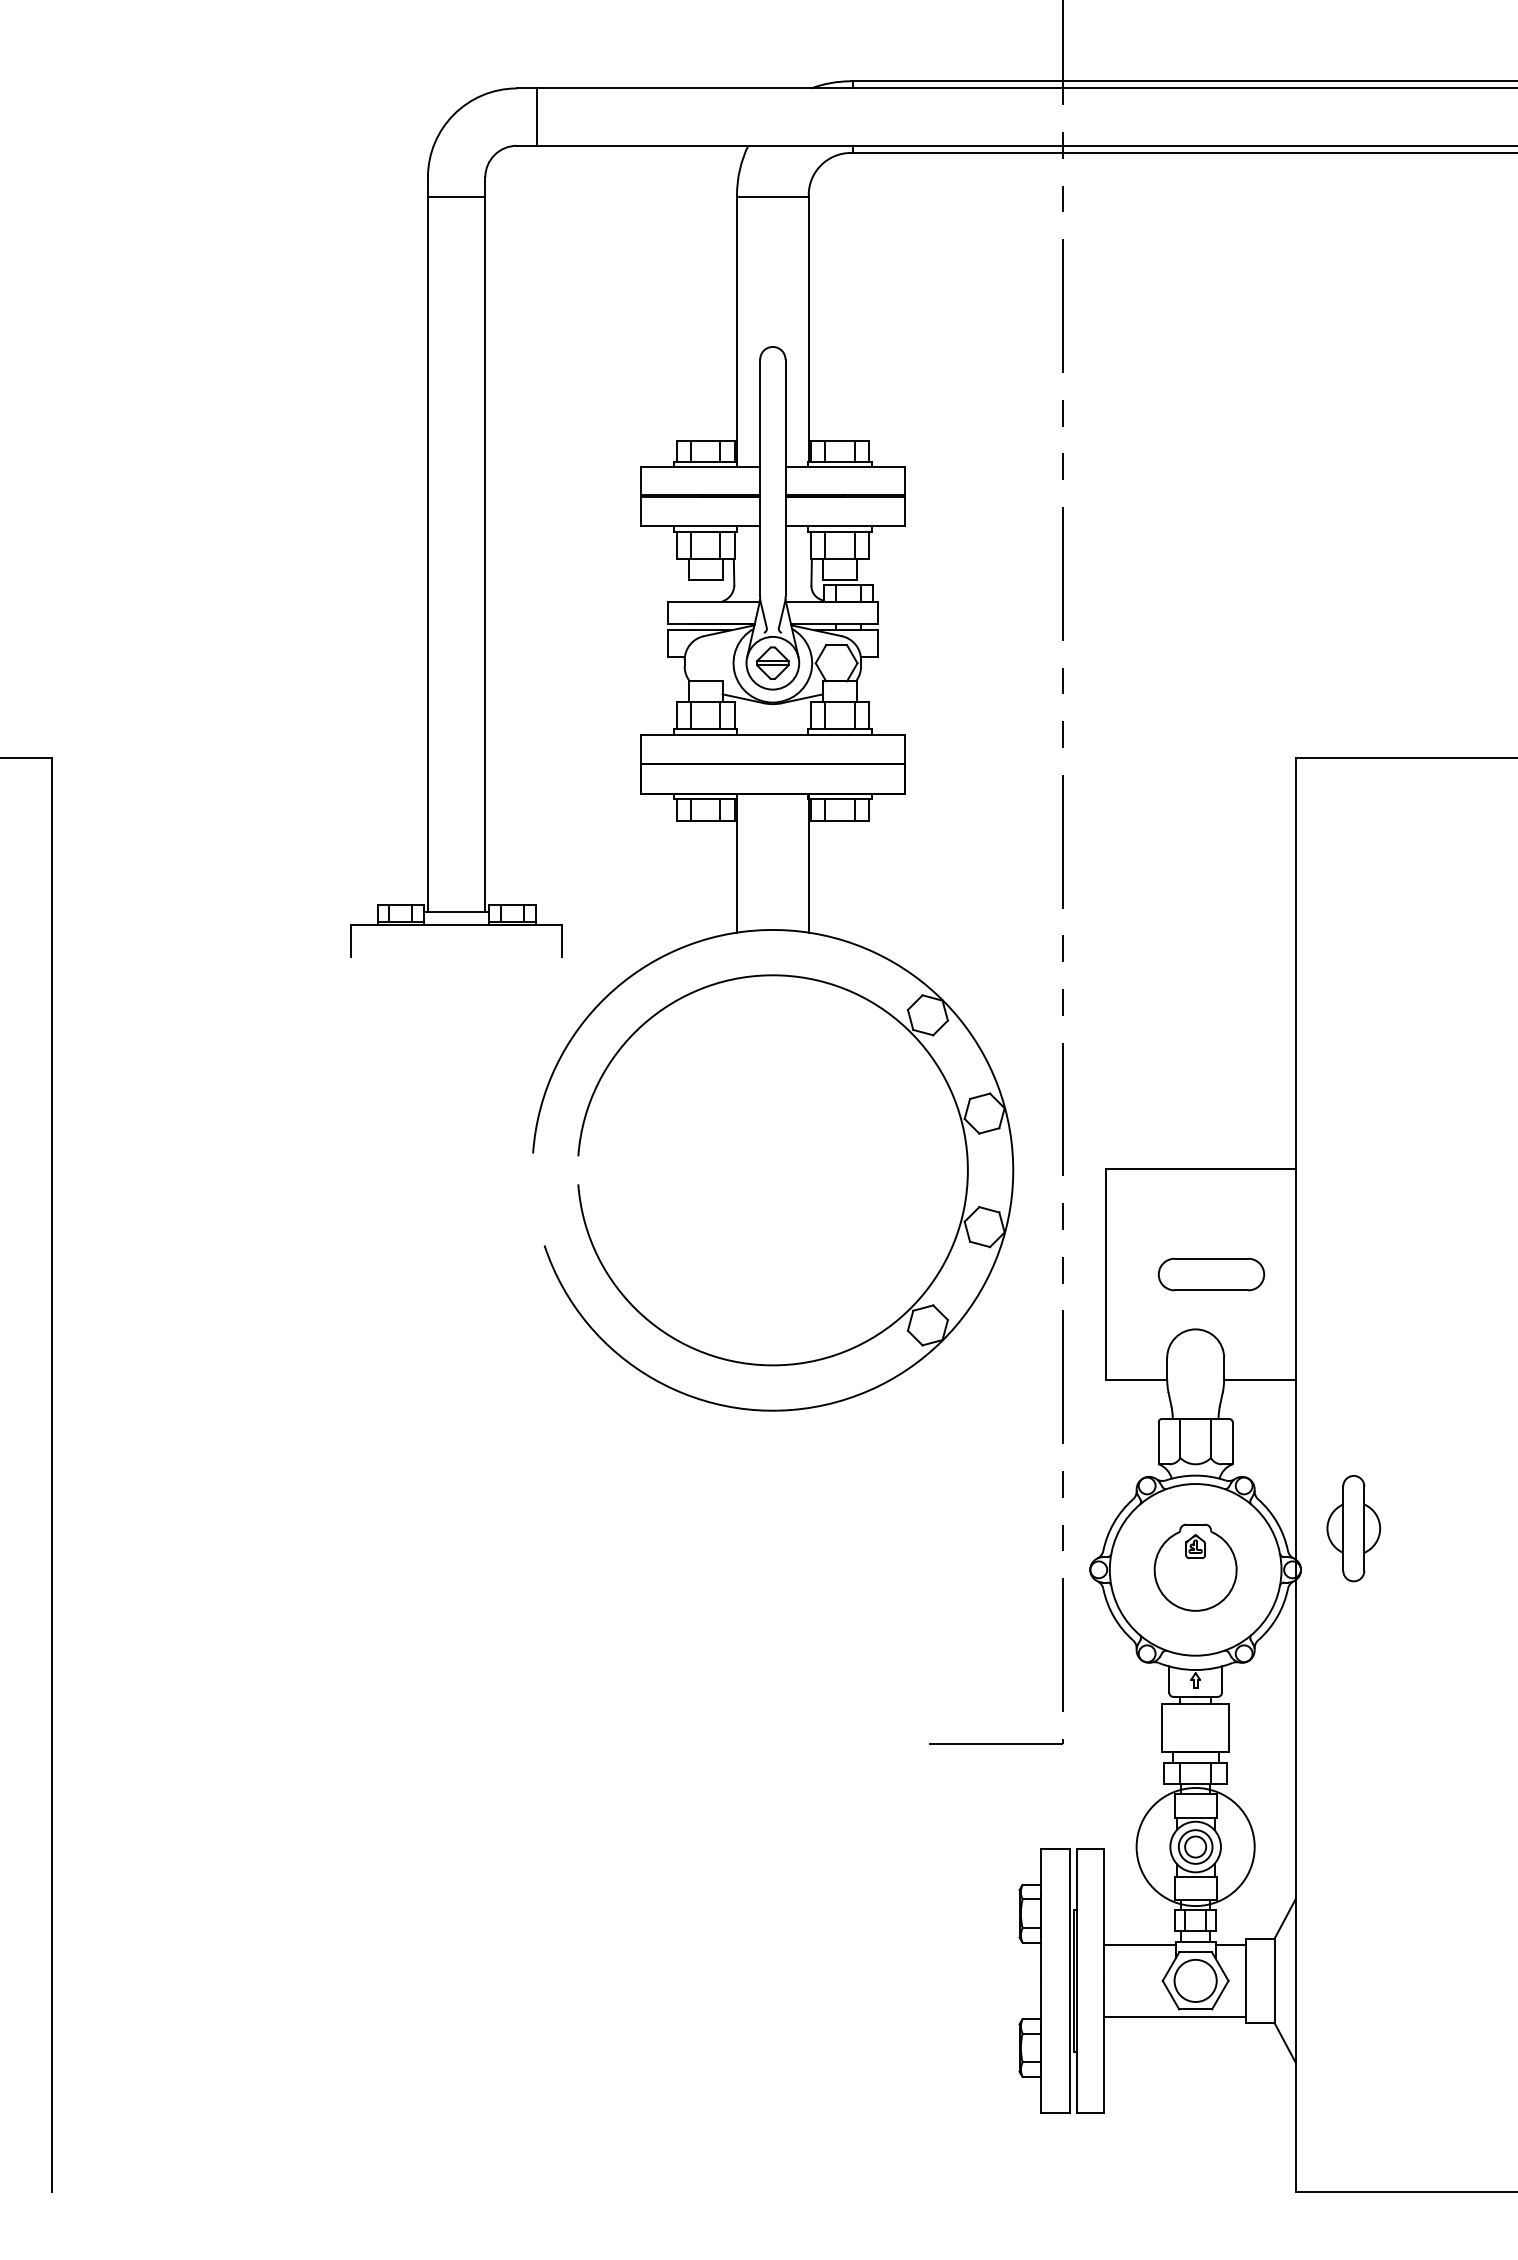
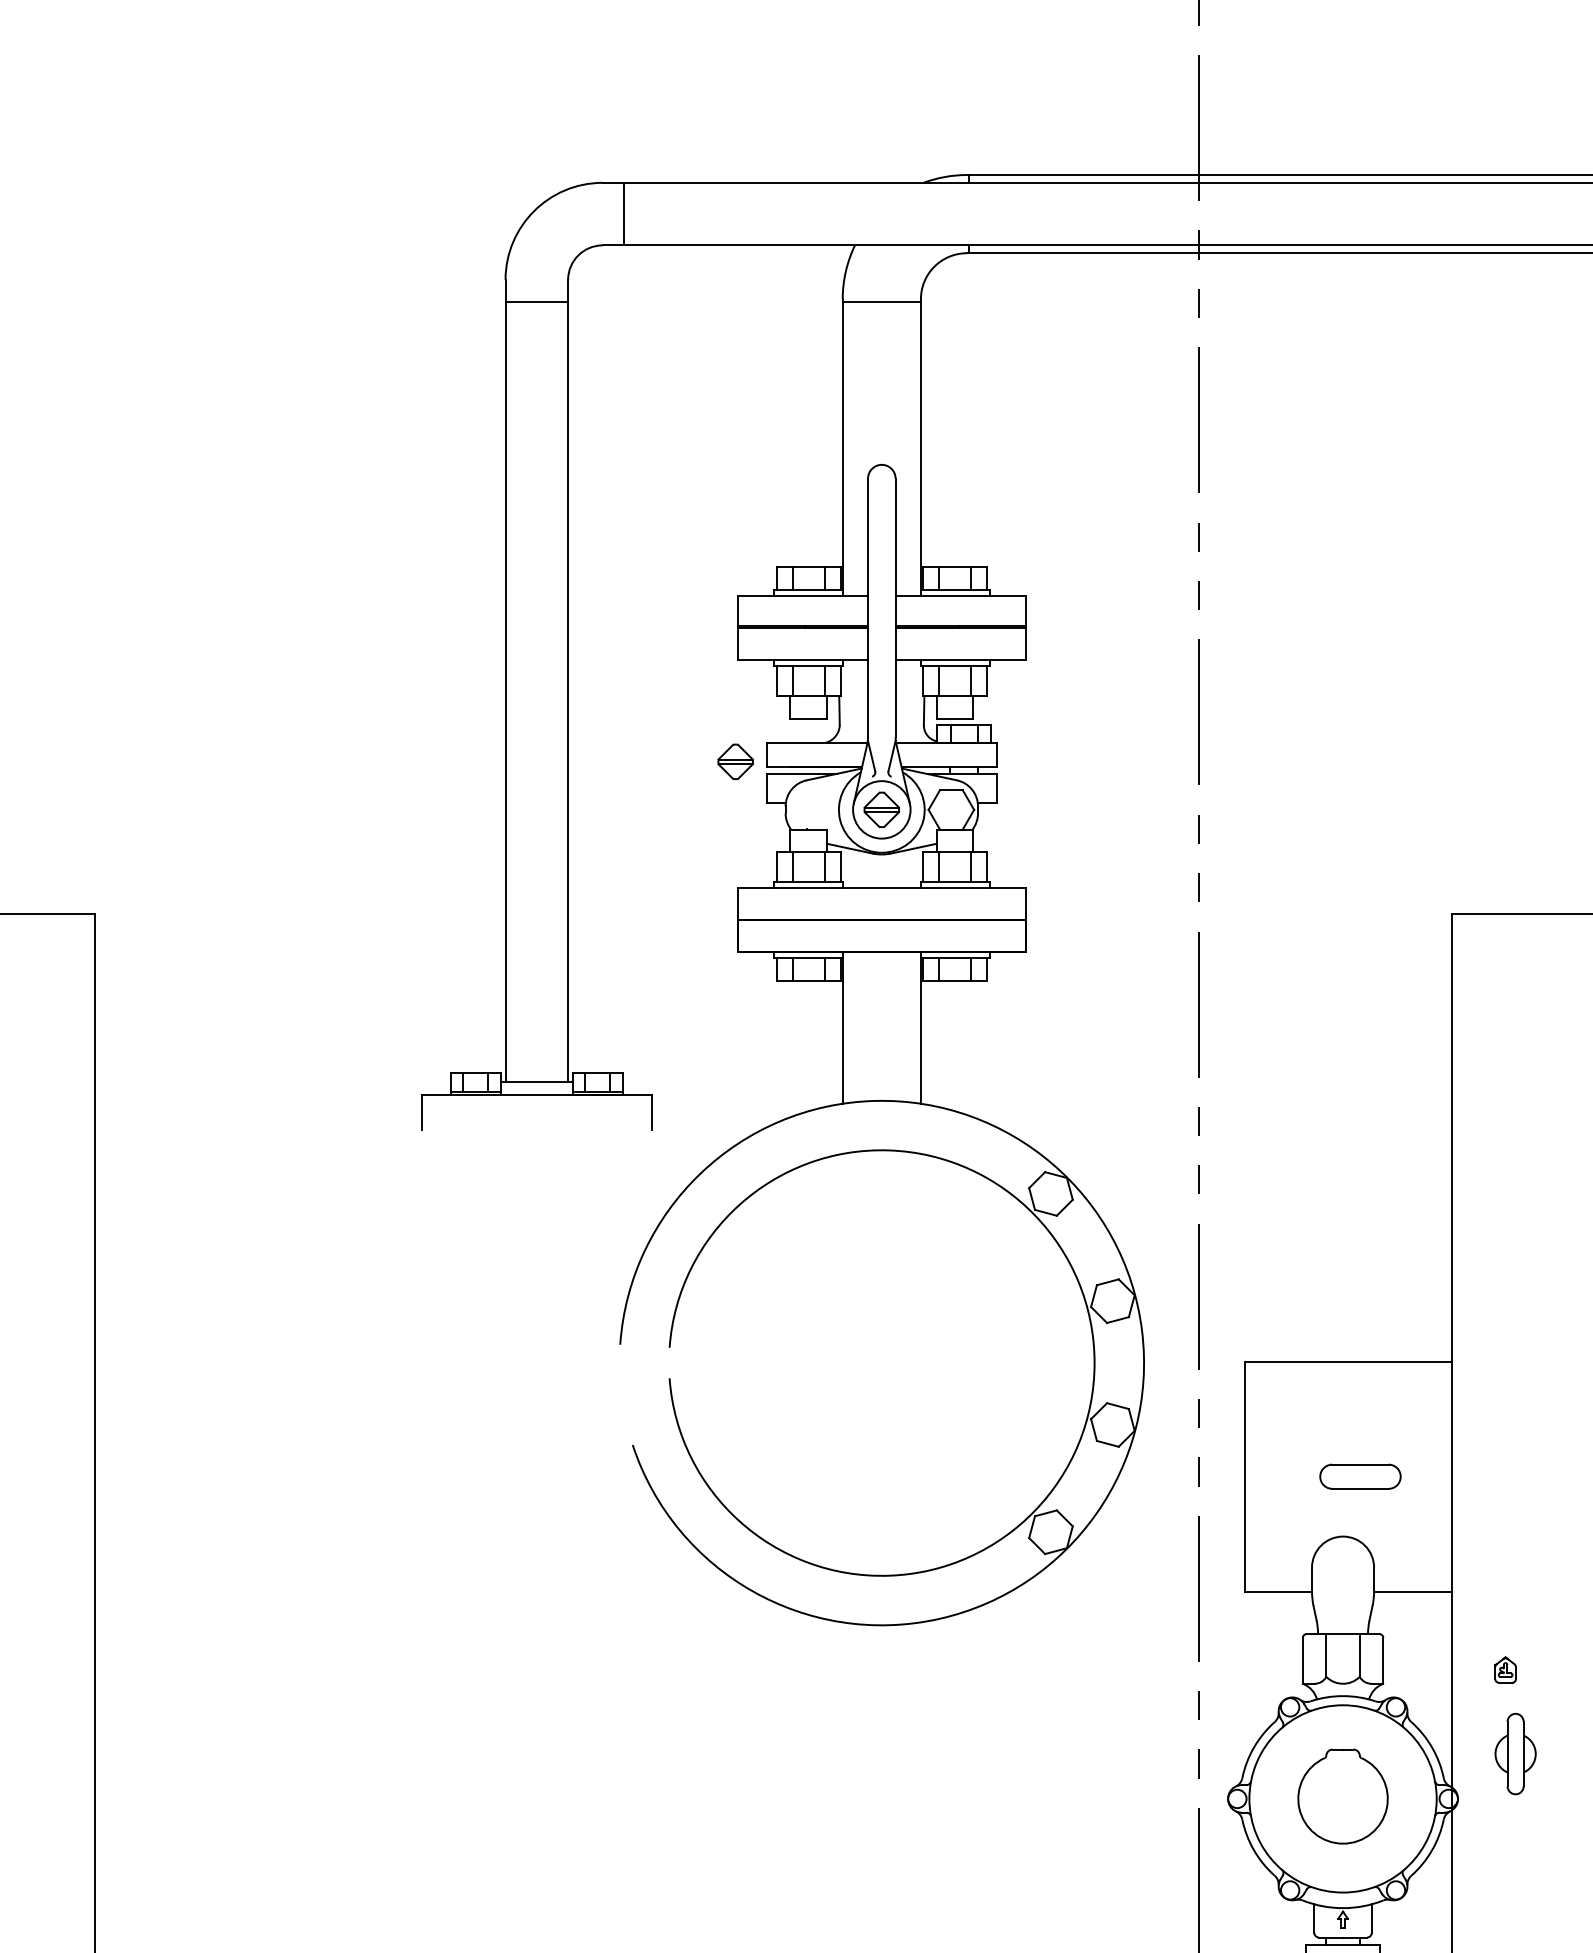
part: (638, 618) -> (735, 761), added
part: (1211, 1274) -> (1360, 1476), size x0.7
part: (1353, 1528) -> (1515, 1753), size x0.7
part: (1195, 1546) -> (1505, 1669), moved

